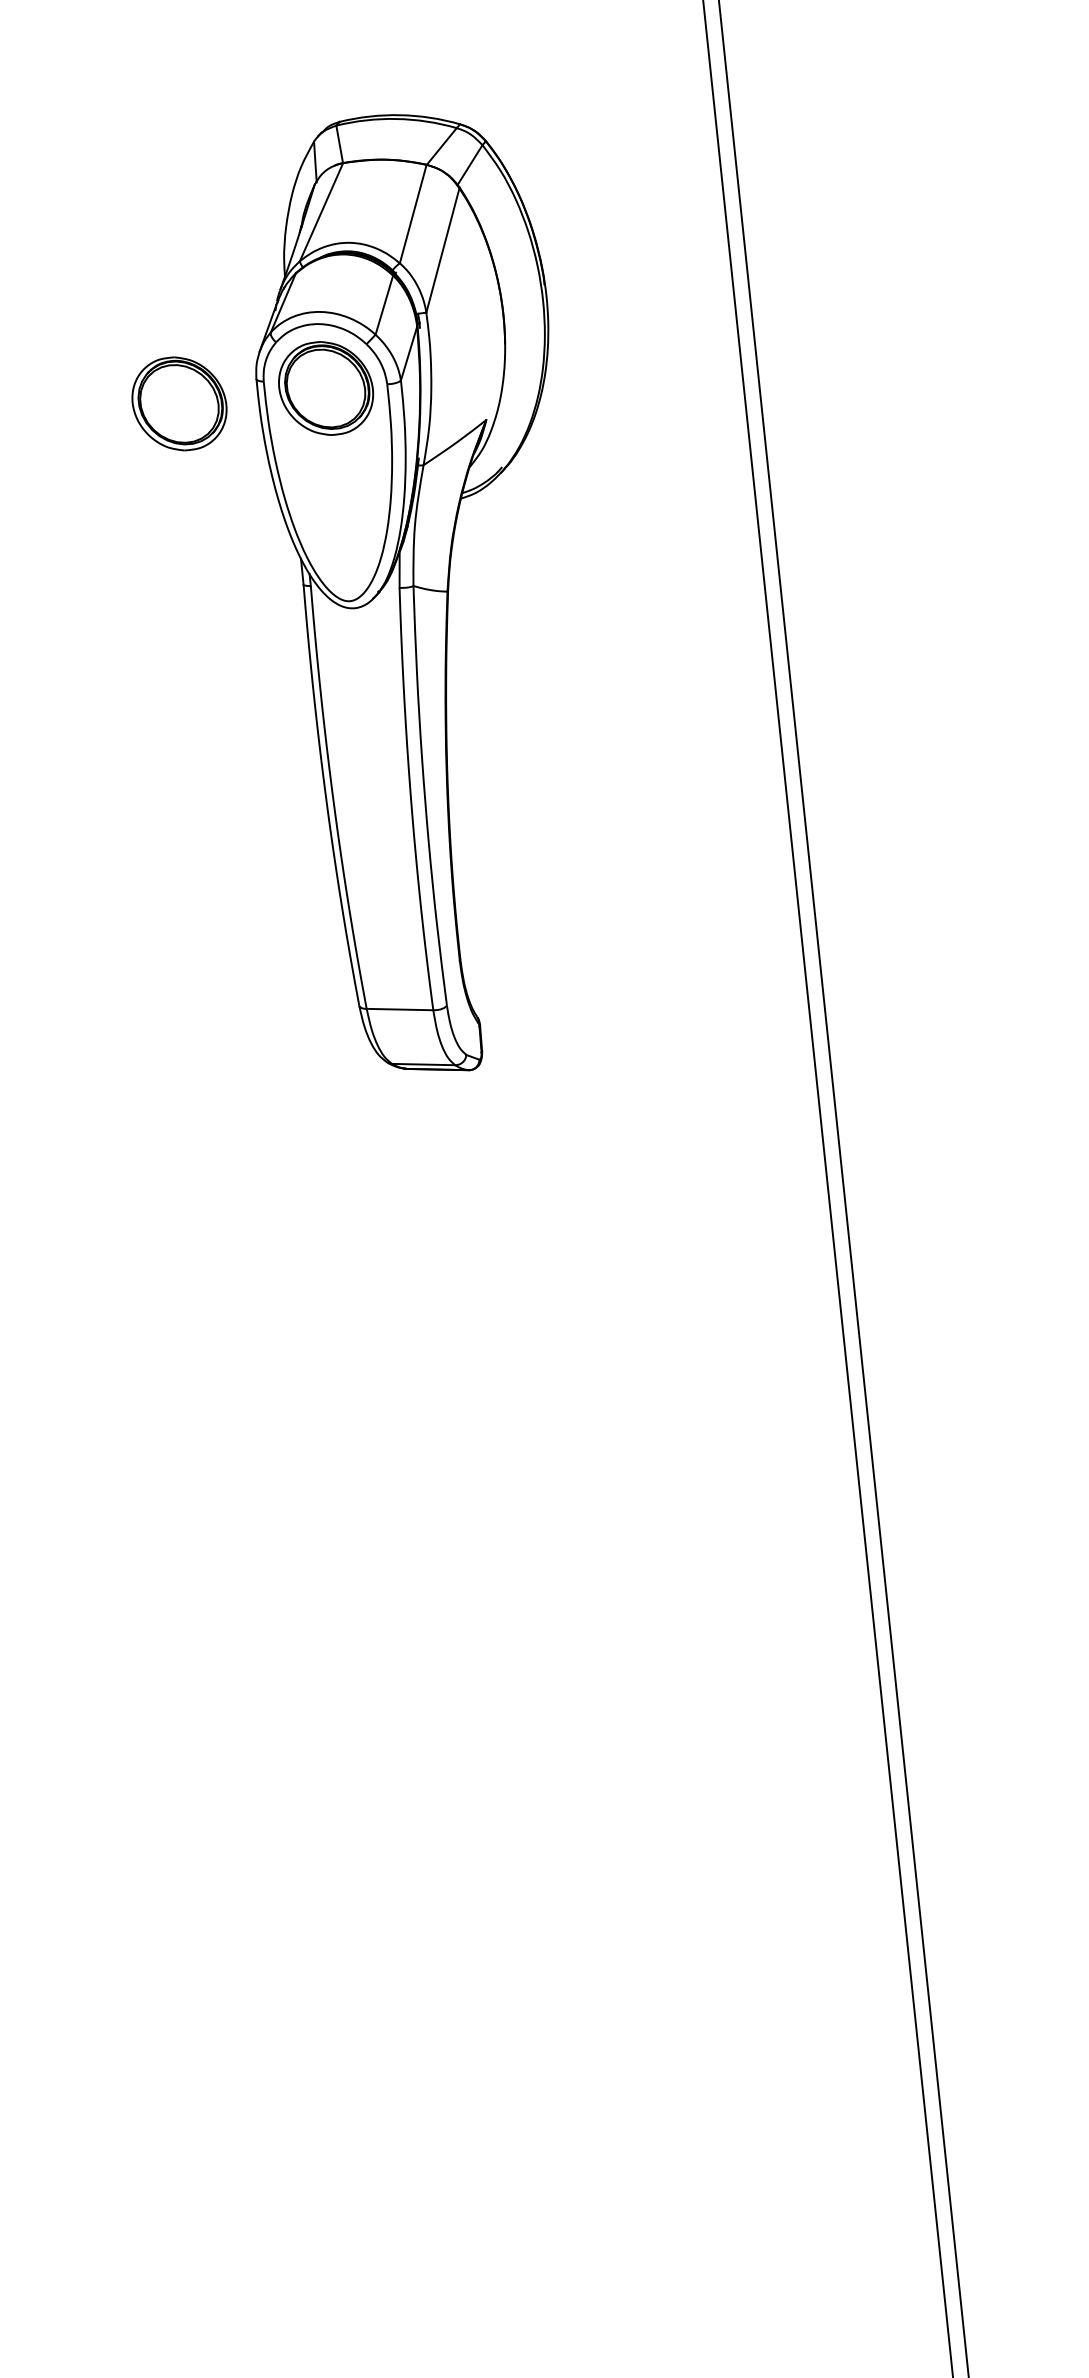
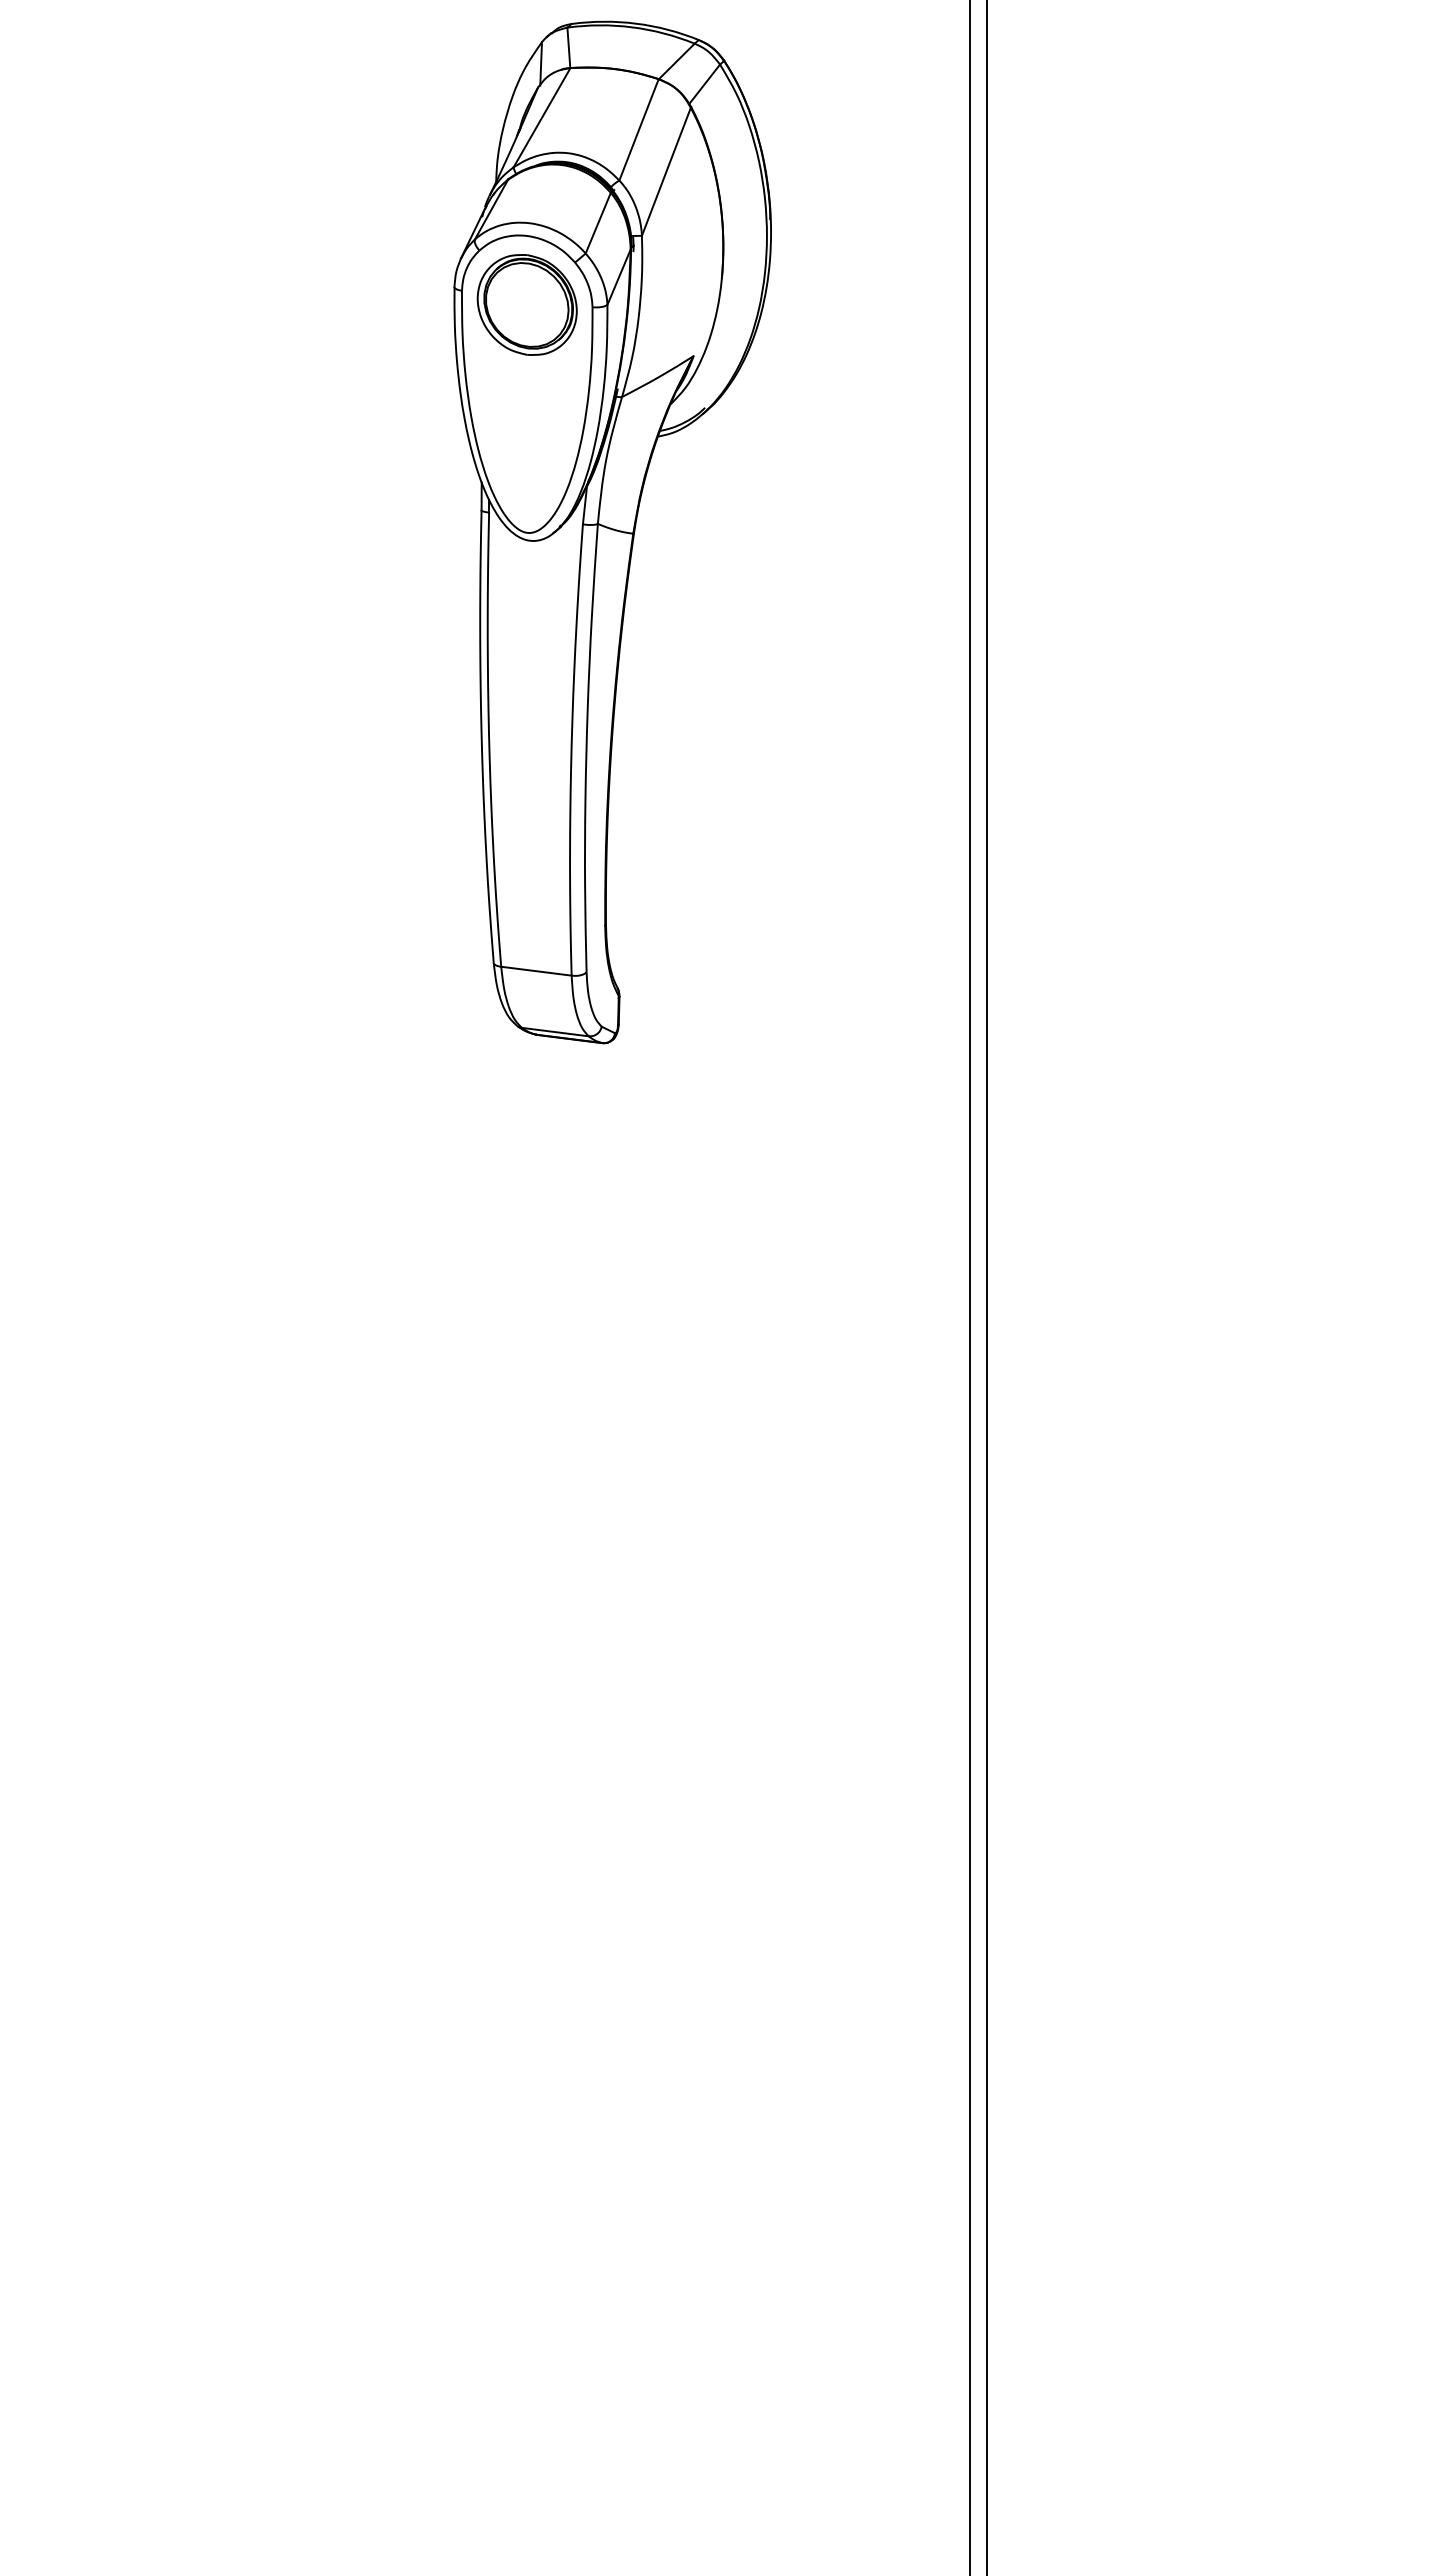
part: (178, 403) -> (369, 304), removed

